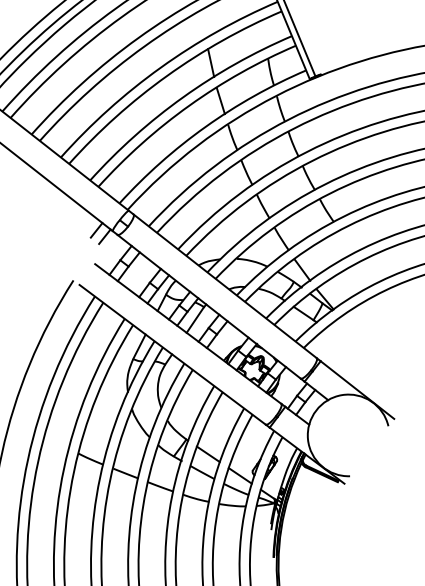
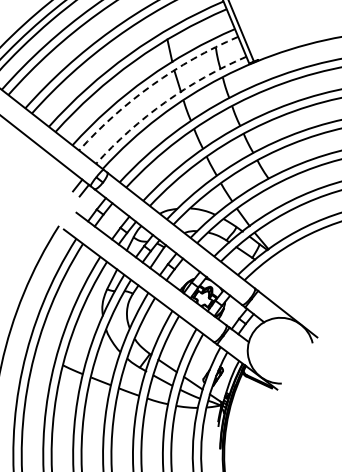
arc: (189, 106) -> (152, 85), solid -> dashed
arc: (205, 127) -> (165, 102), solid -> dashed

